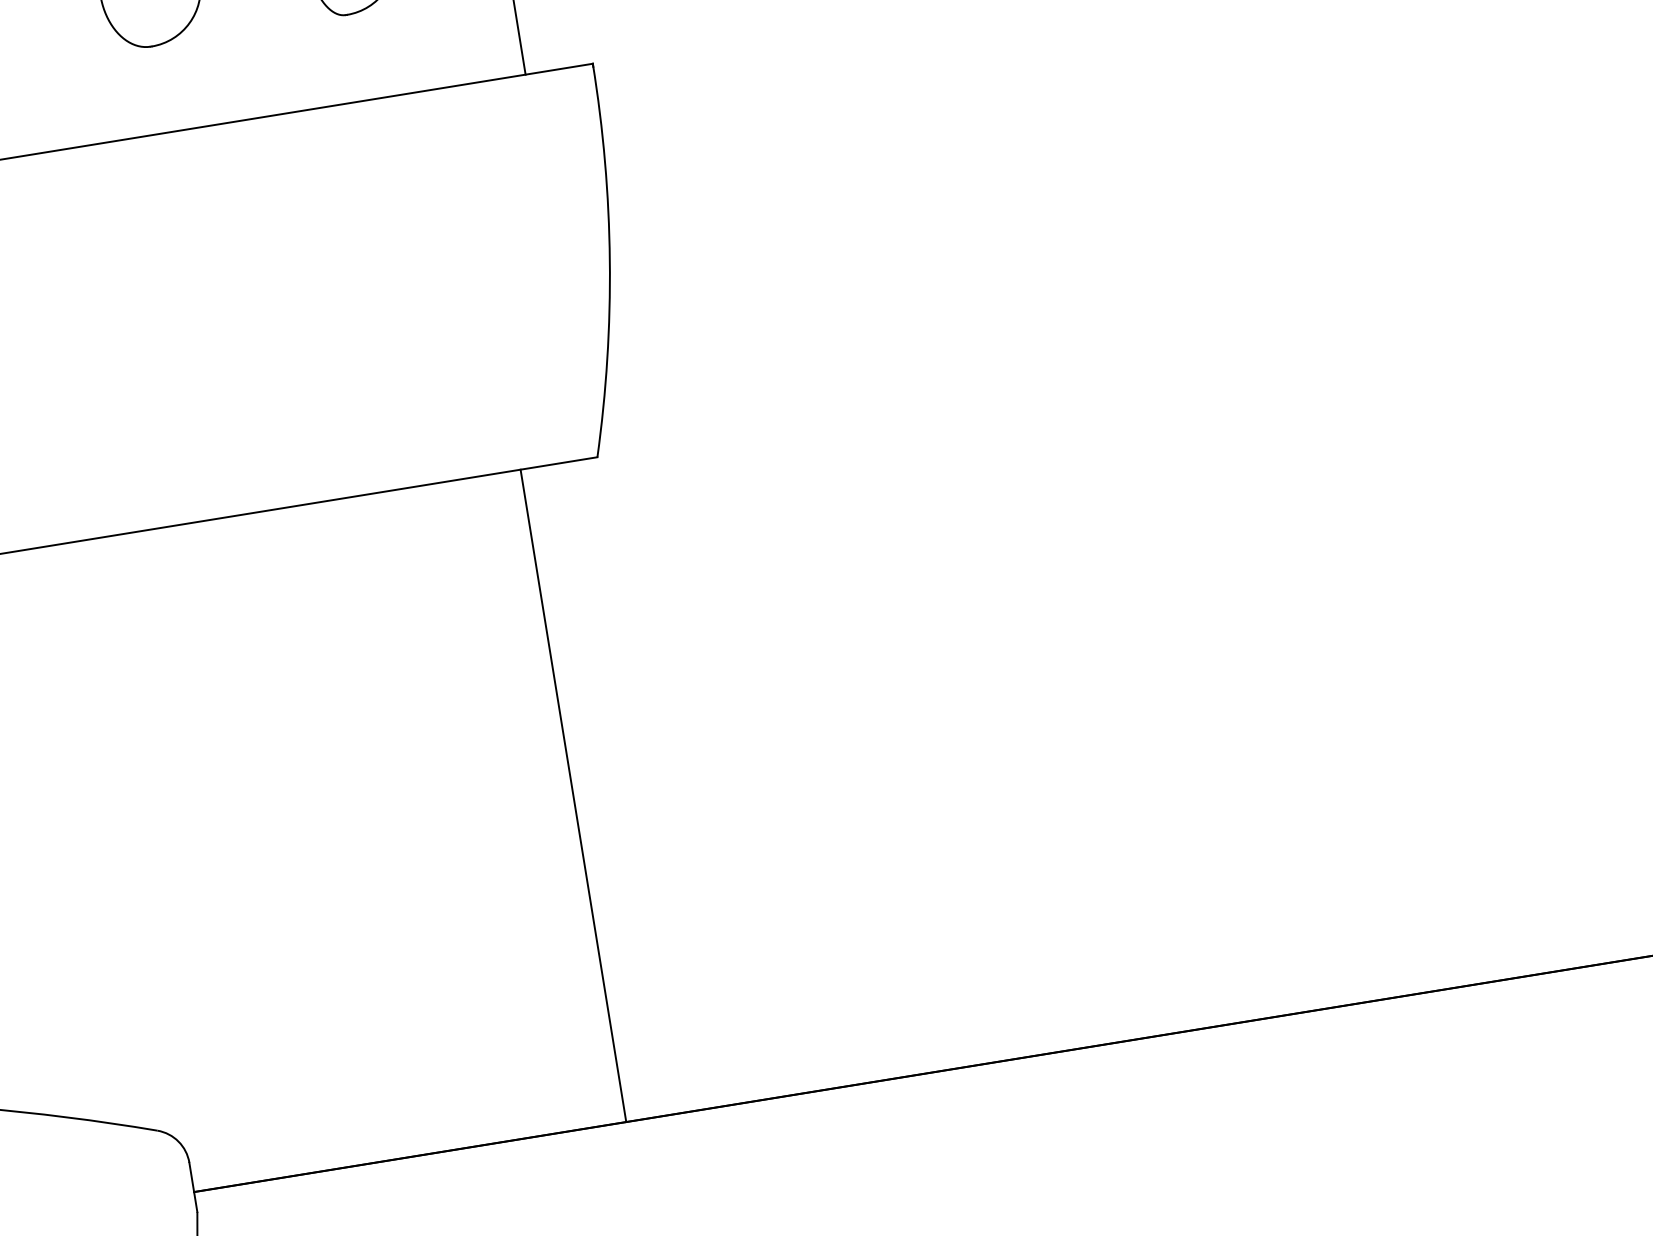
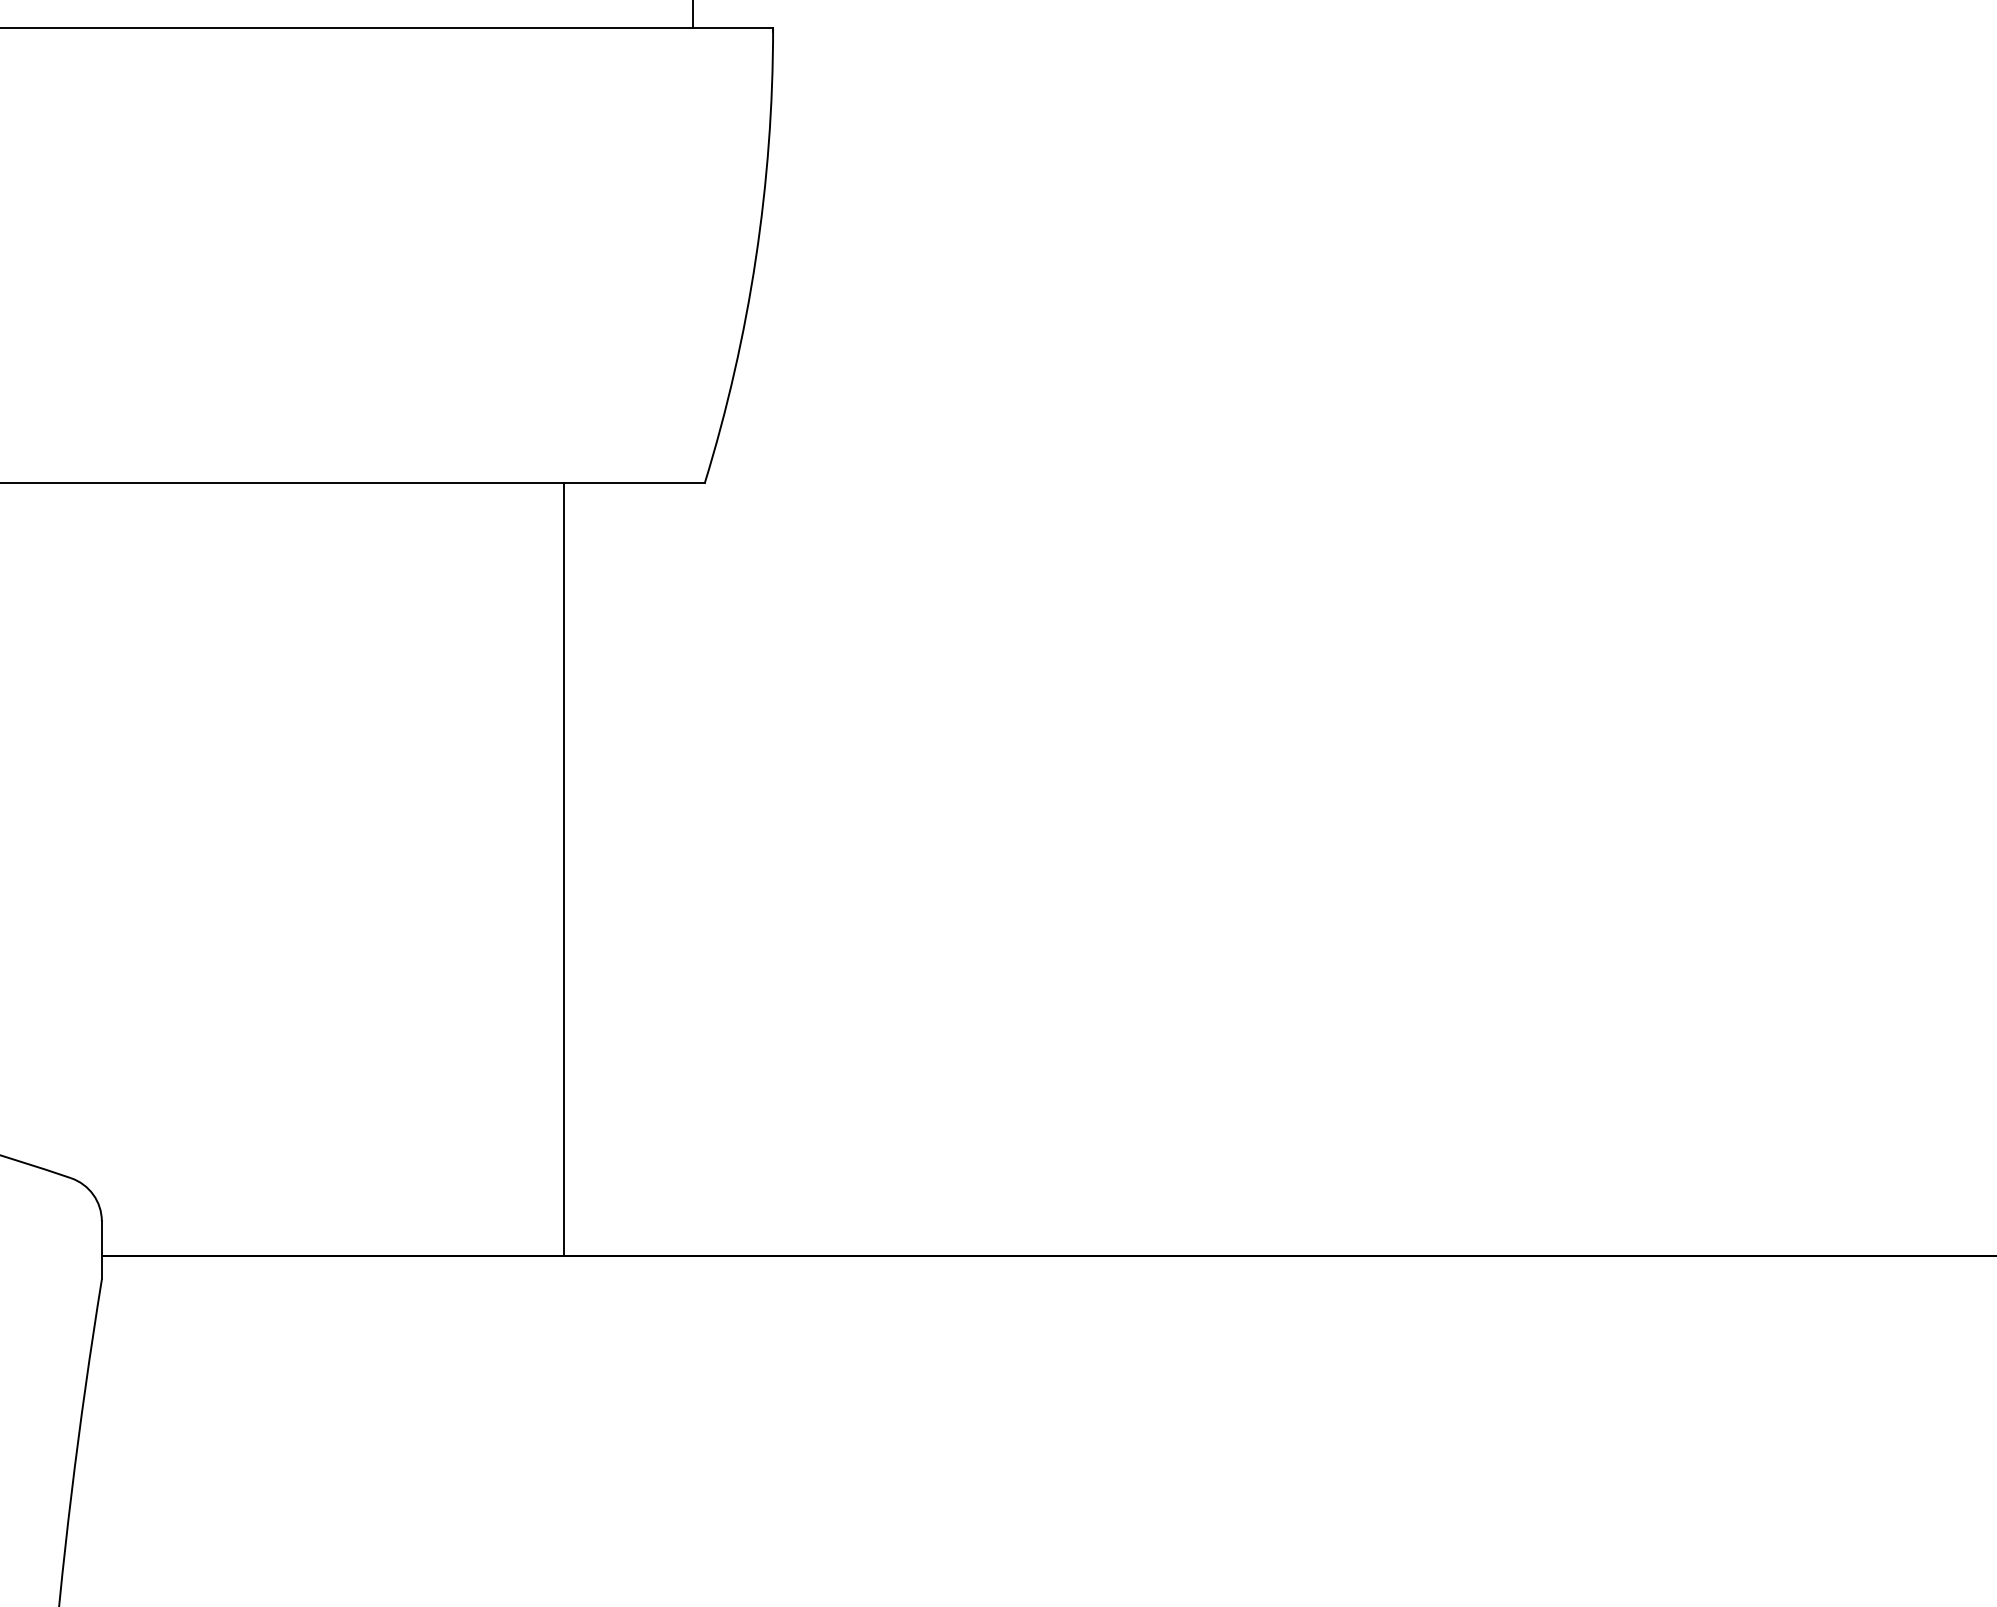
line: (573, 795) -> (563, 869), moved

